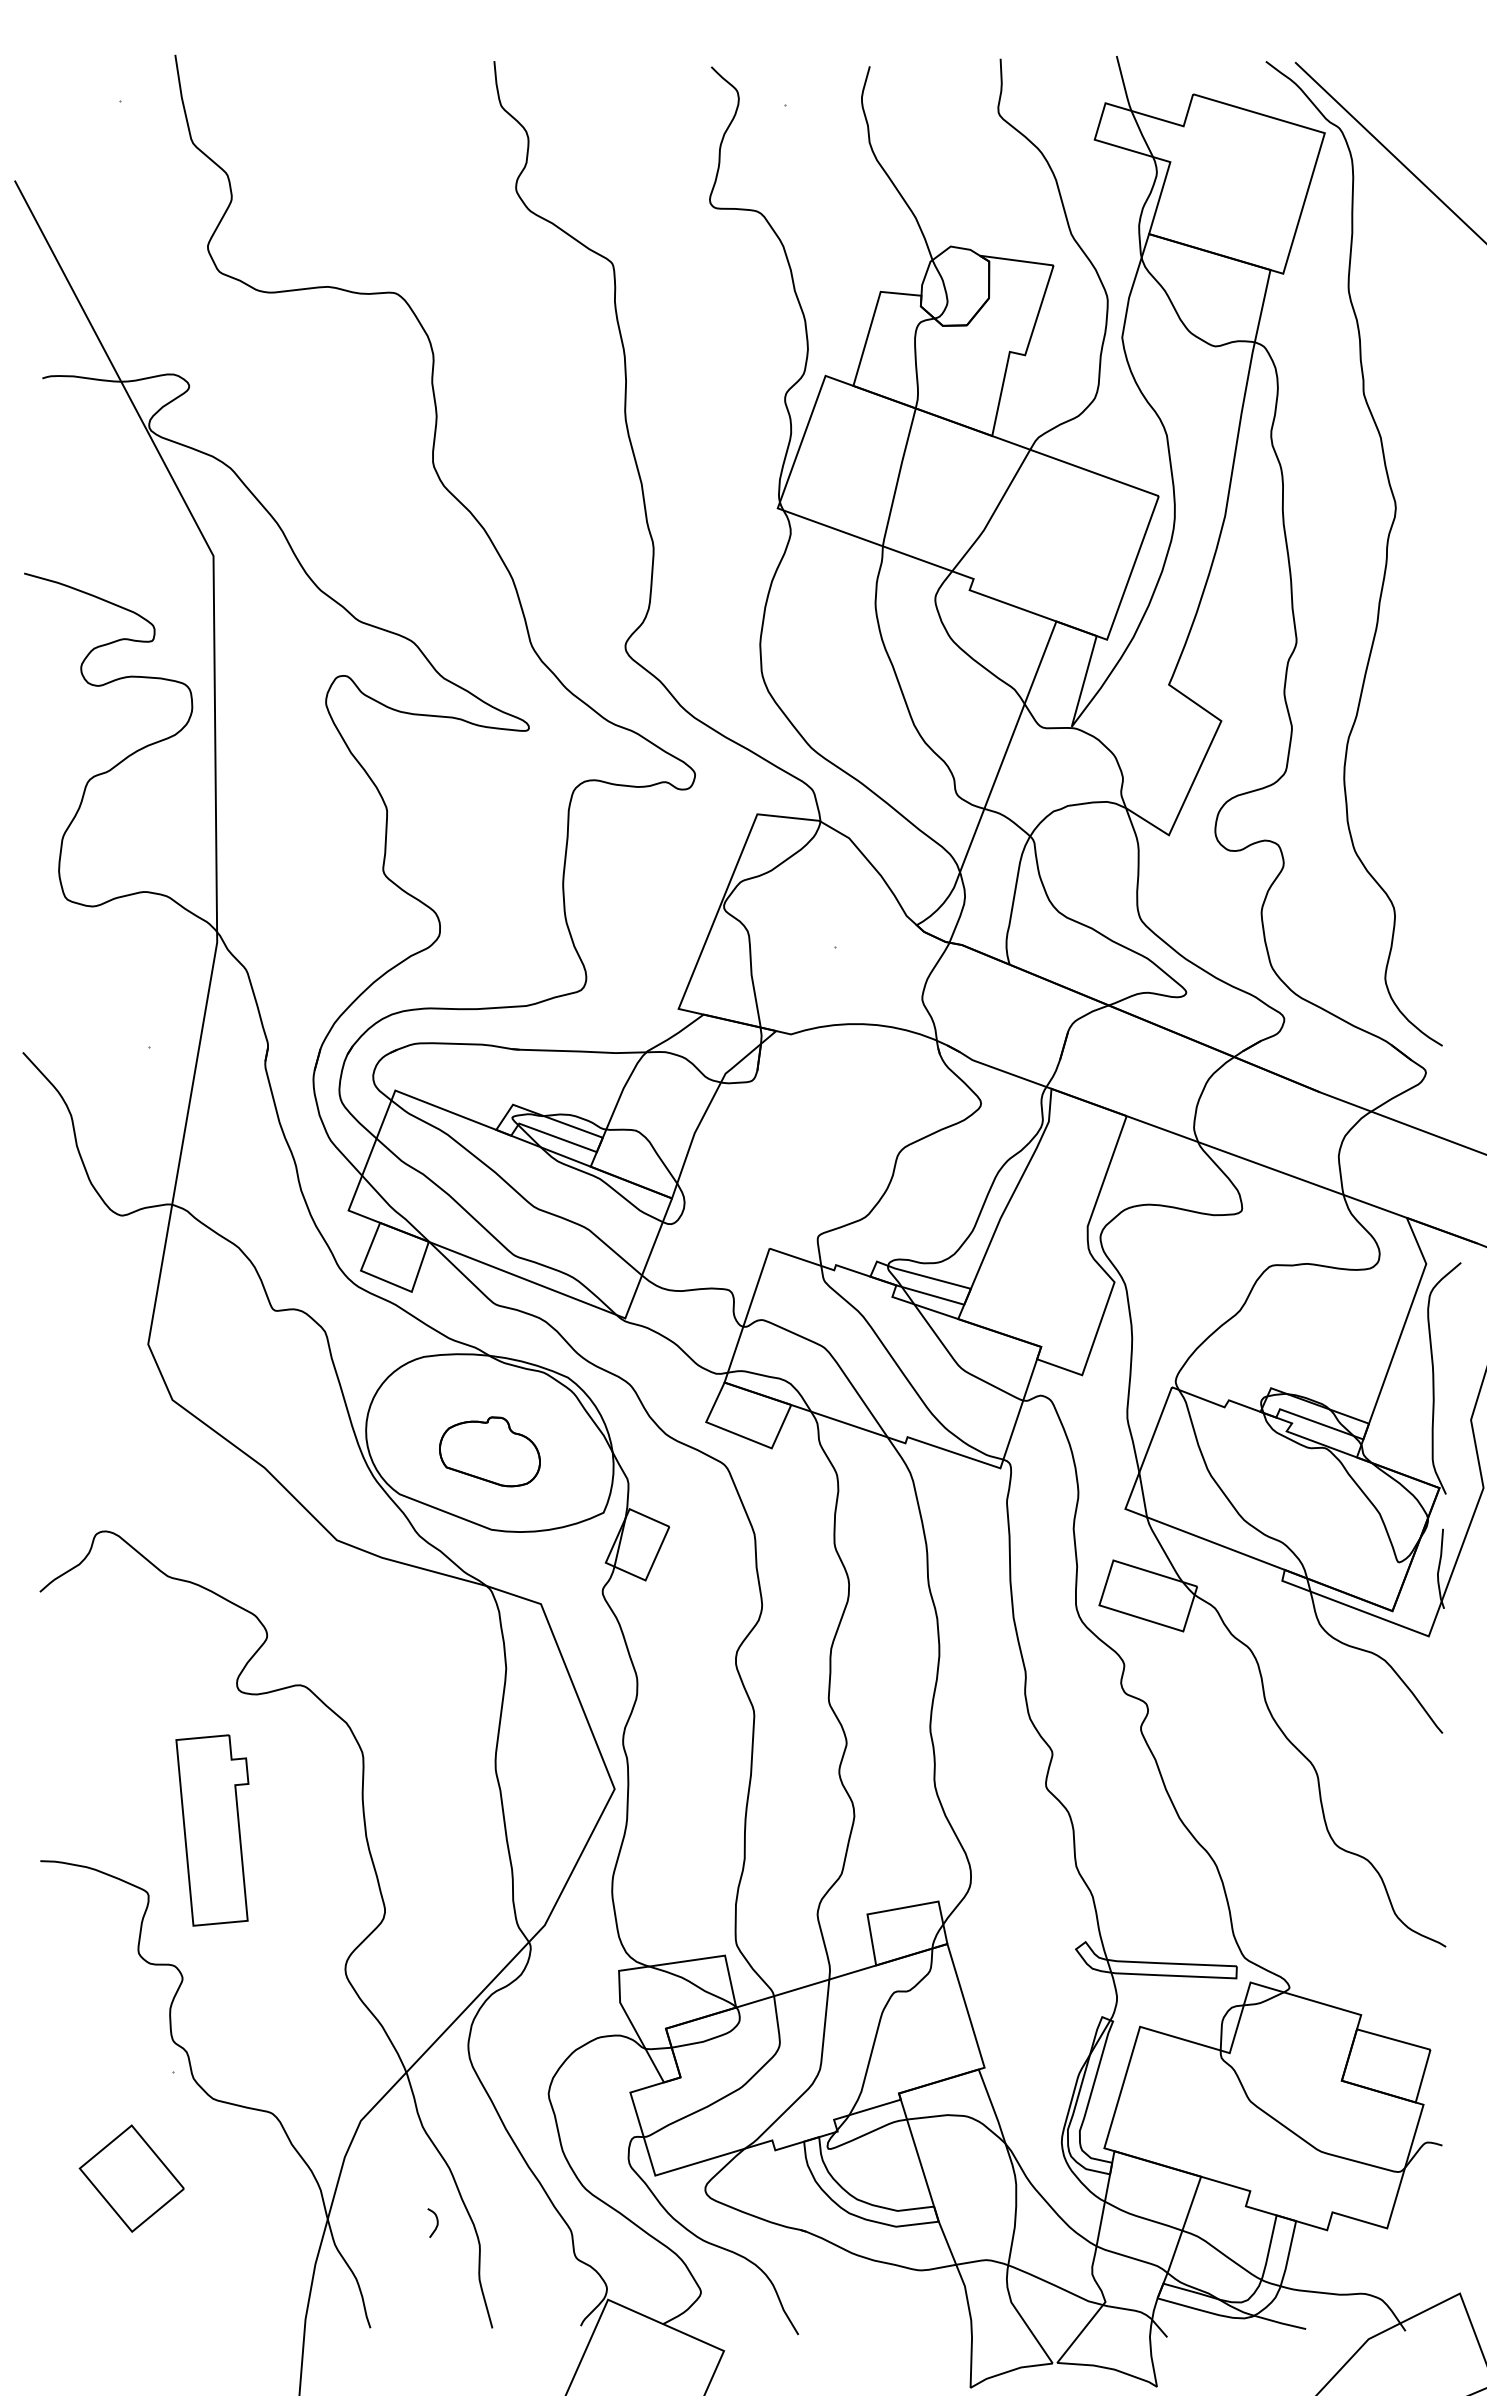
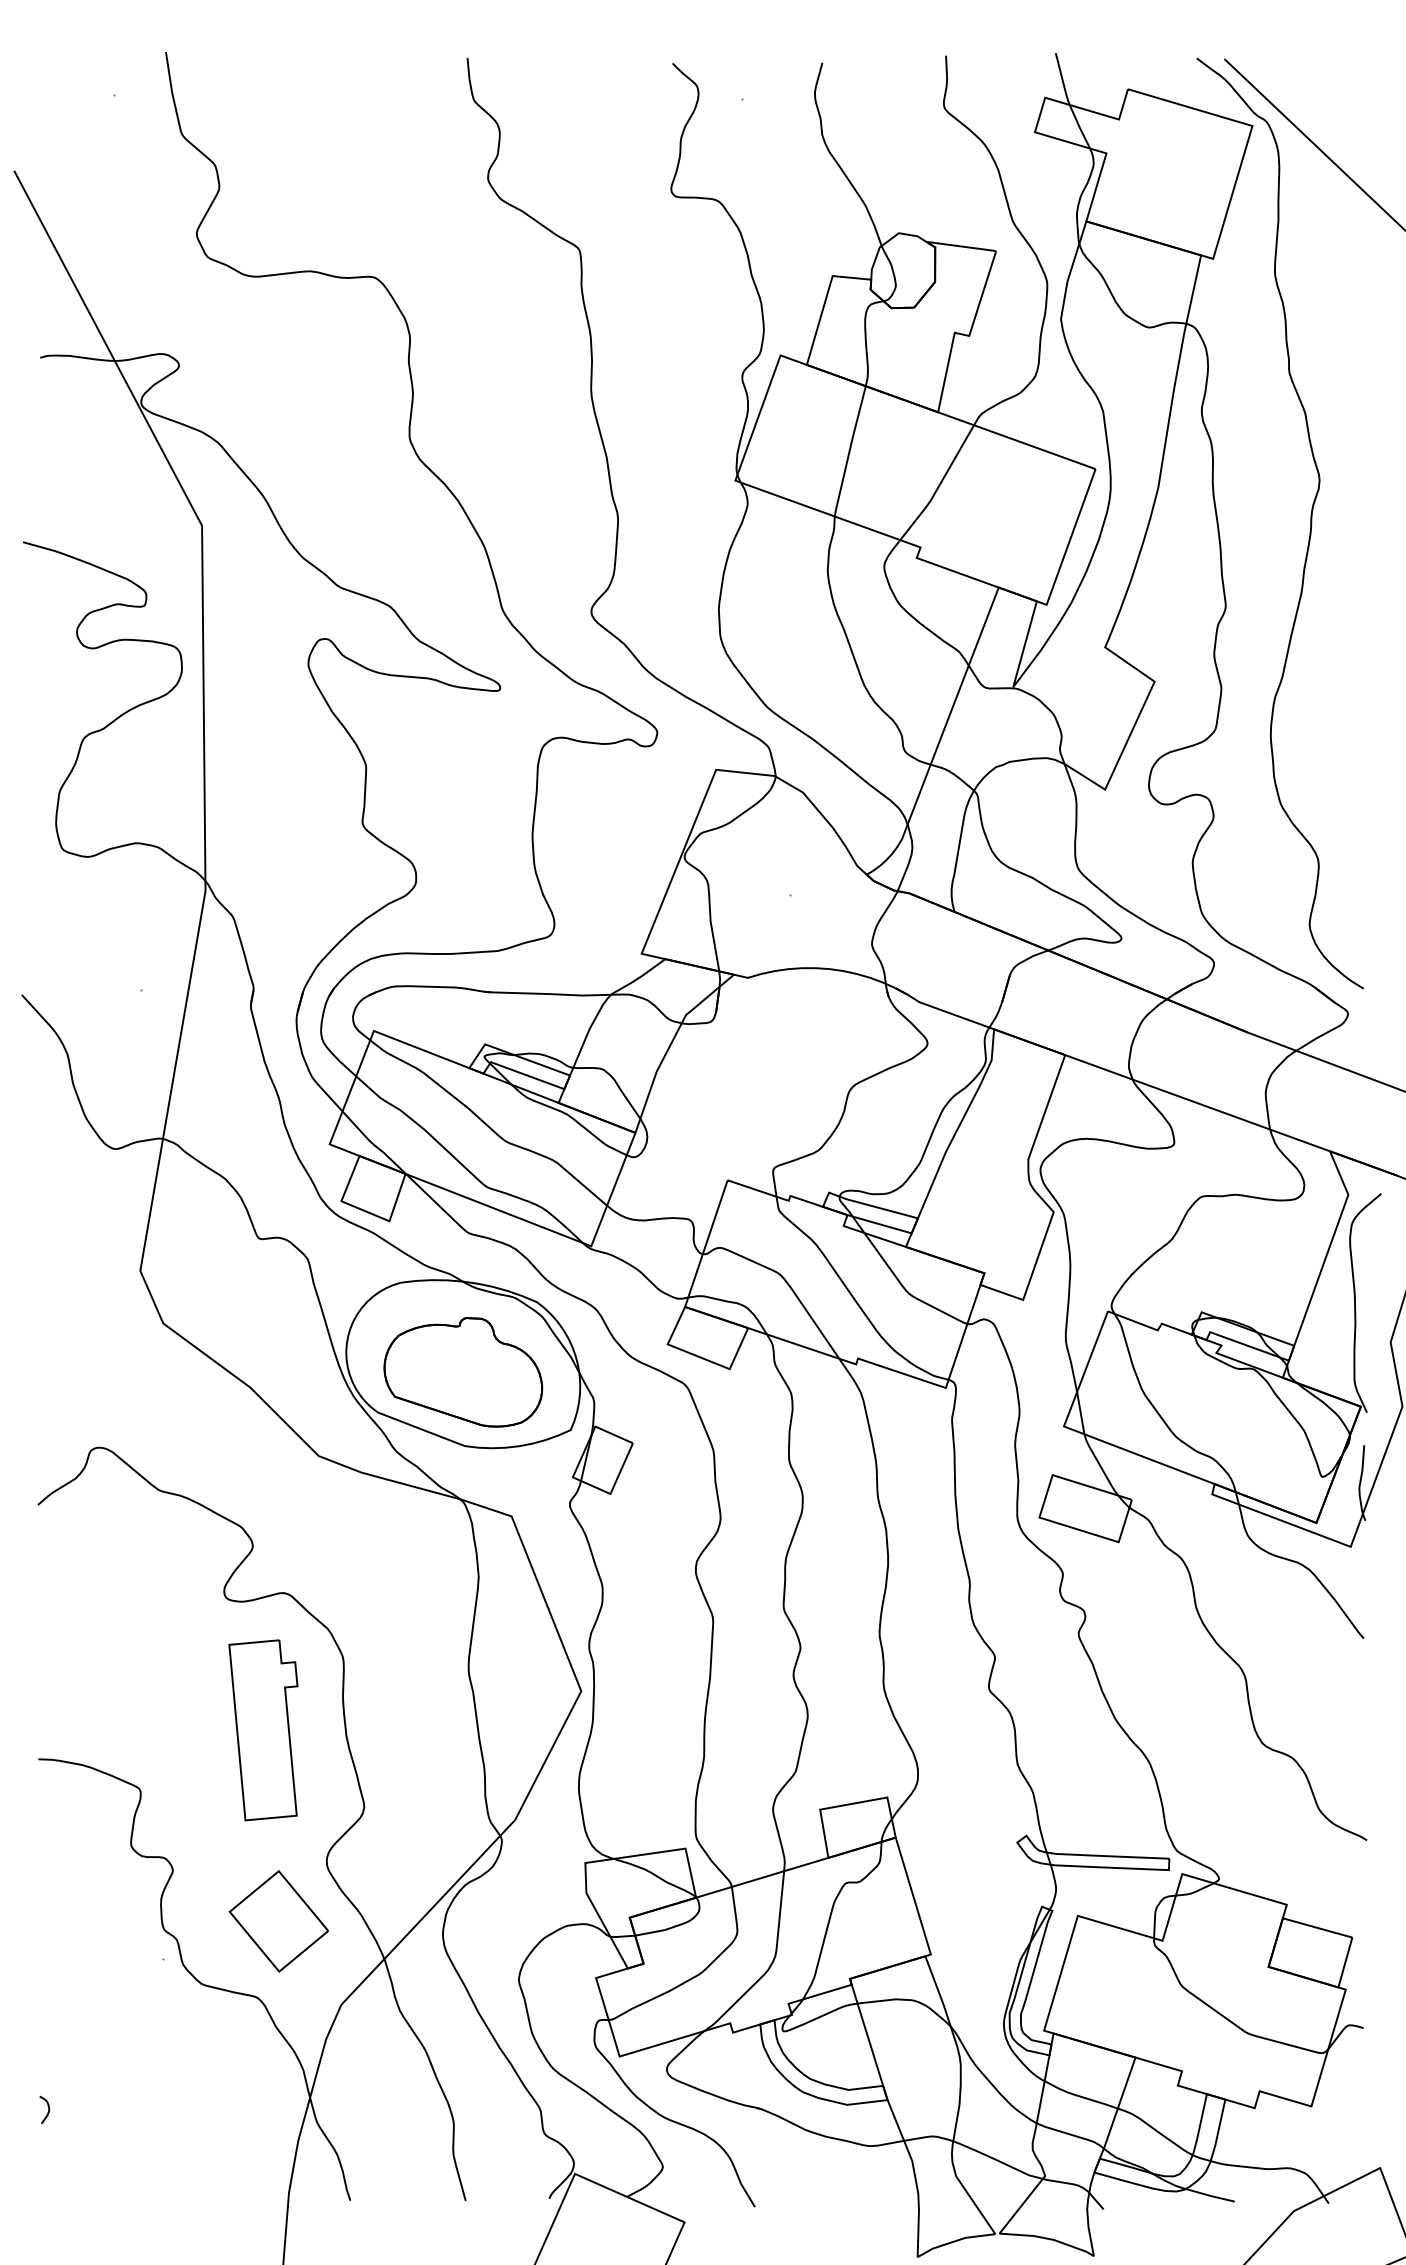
part: (489, 1451) -> (462, 1372), size x1.67
part: (212, 1830) -> (263, 1730), moved
part: (131, 2178) -> (278, 1921), moved
curve: (436, 2222) -> (47, 2109), moved

